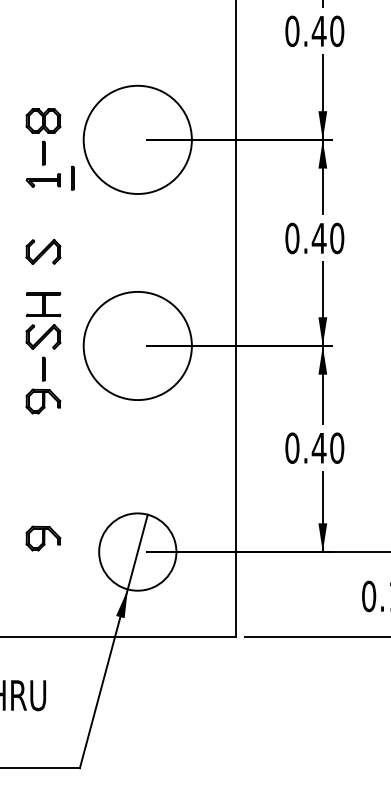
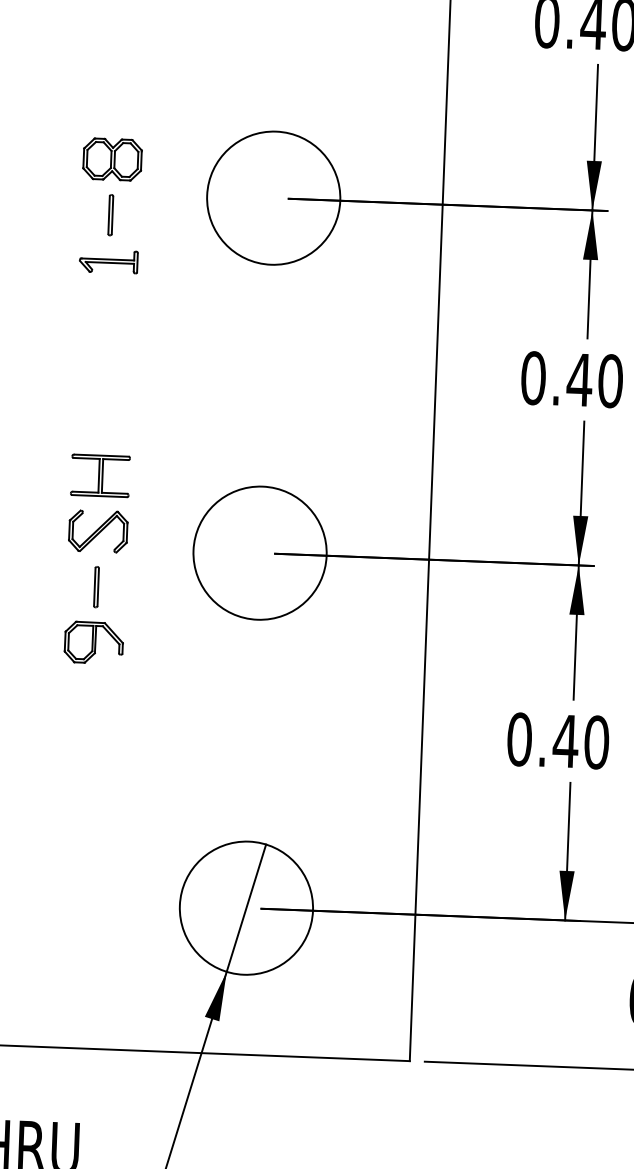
circle: (137, 139) -> (273, 197), size x0.71
line: (72, 177) -> (158, 258), removed
part: (43, 251) -> (103, 384), removed
circle: (137, 345) -> (259, 552), size x0.71
part: (43, 538) -> (84, 878), removed

